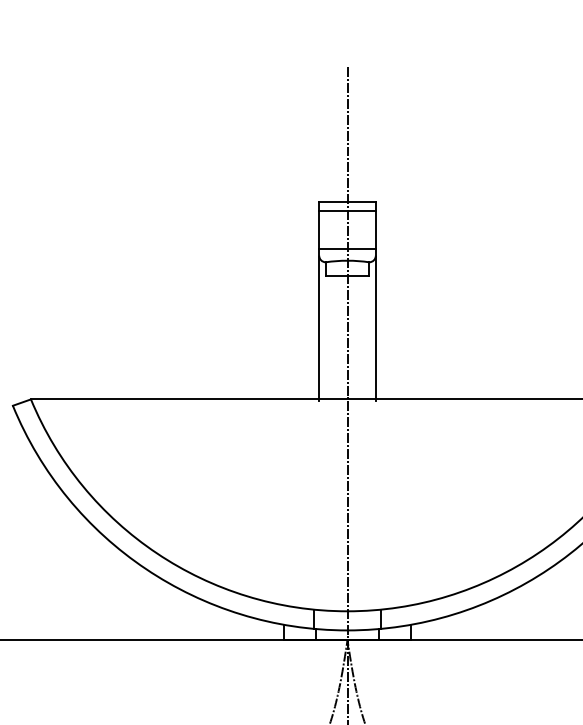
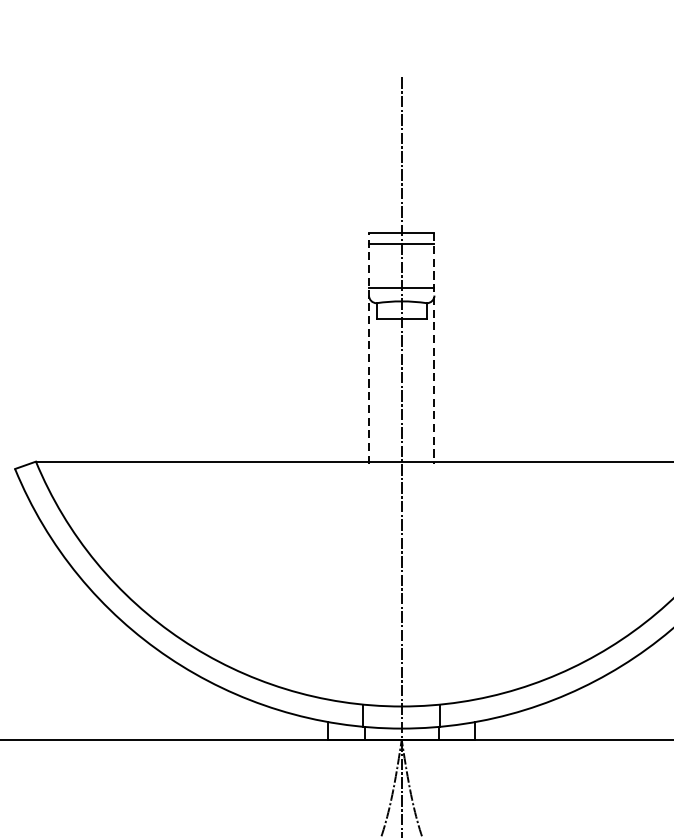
line: (319, 301) -> (369, 348), solid -> dashed
line: (375, 301) -> (434, 348), solid -> dashed

